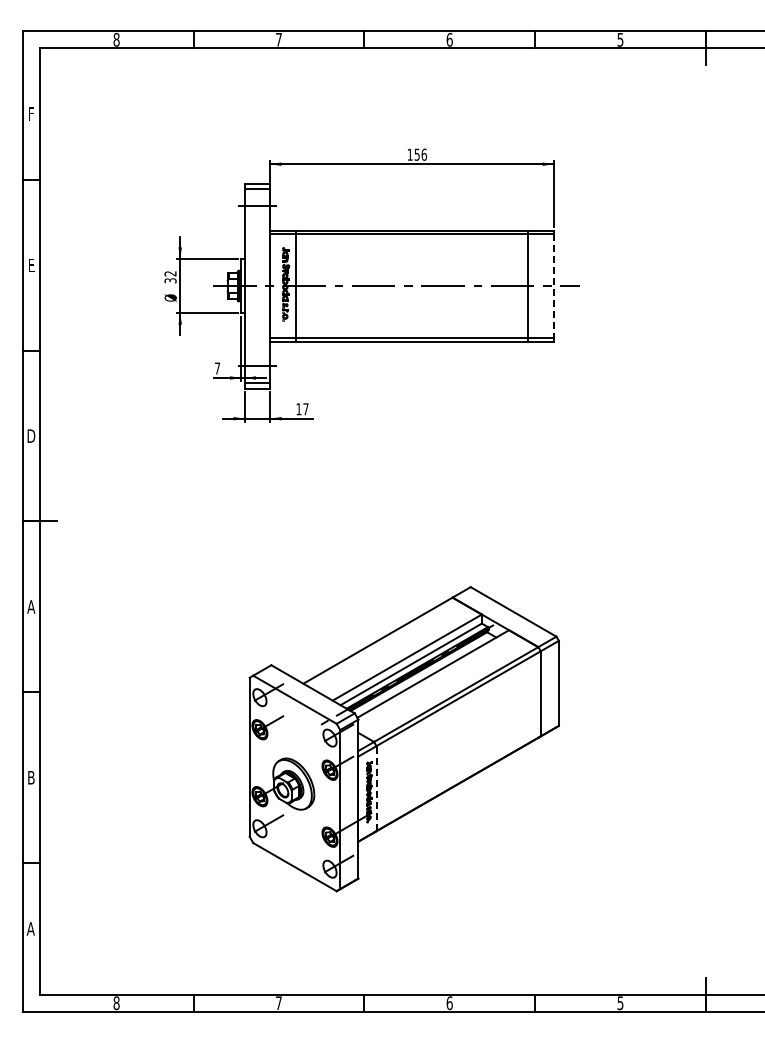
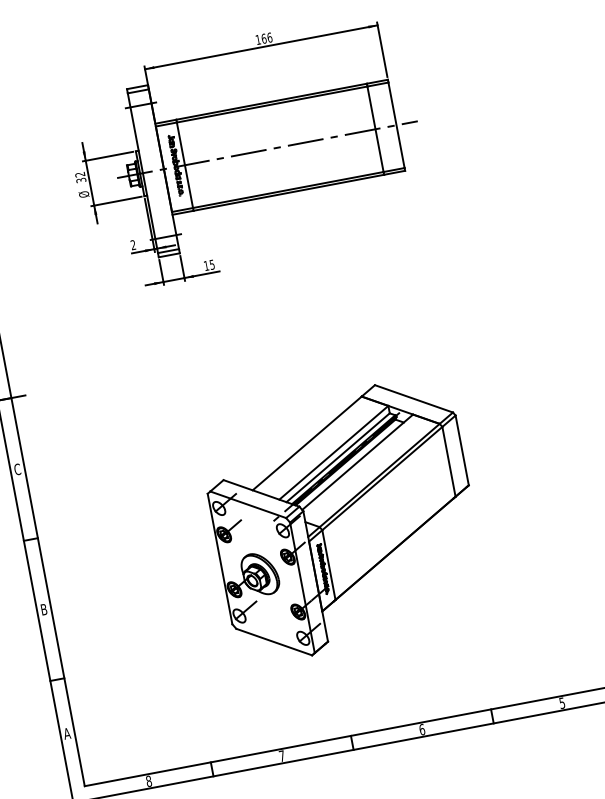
text: (416, 154) -> (263, 38), 156 -> 166
line: (553, 286) -> (396, 125), dashed -> solid
text: (216, 368) -> (132, 245), 7 -> 2
text: (305, 409) -> (211, 265), 17 -> 15
text: (31, 606) -> (17, 469), A -> C
line: (376, 788) -> (328, 564), dashed -> solid

